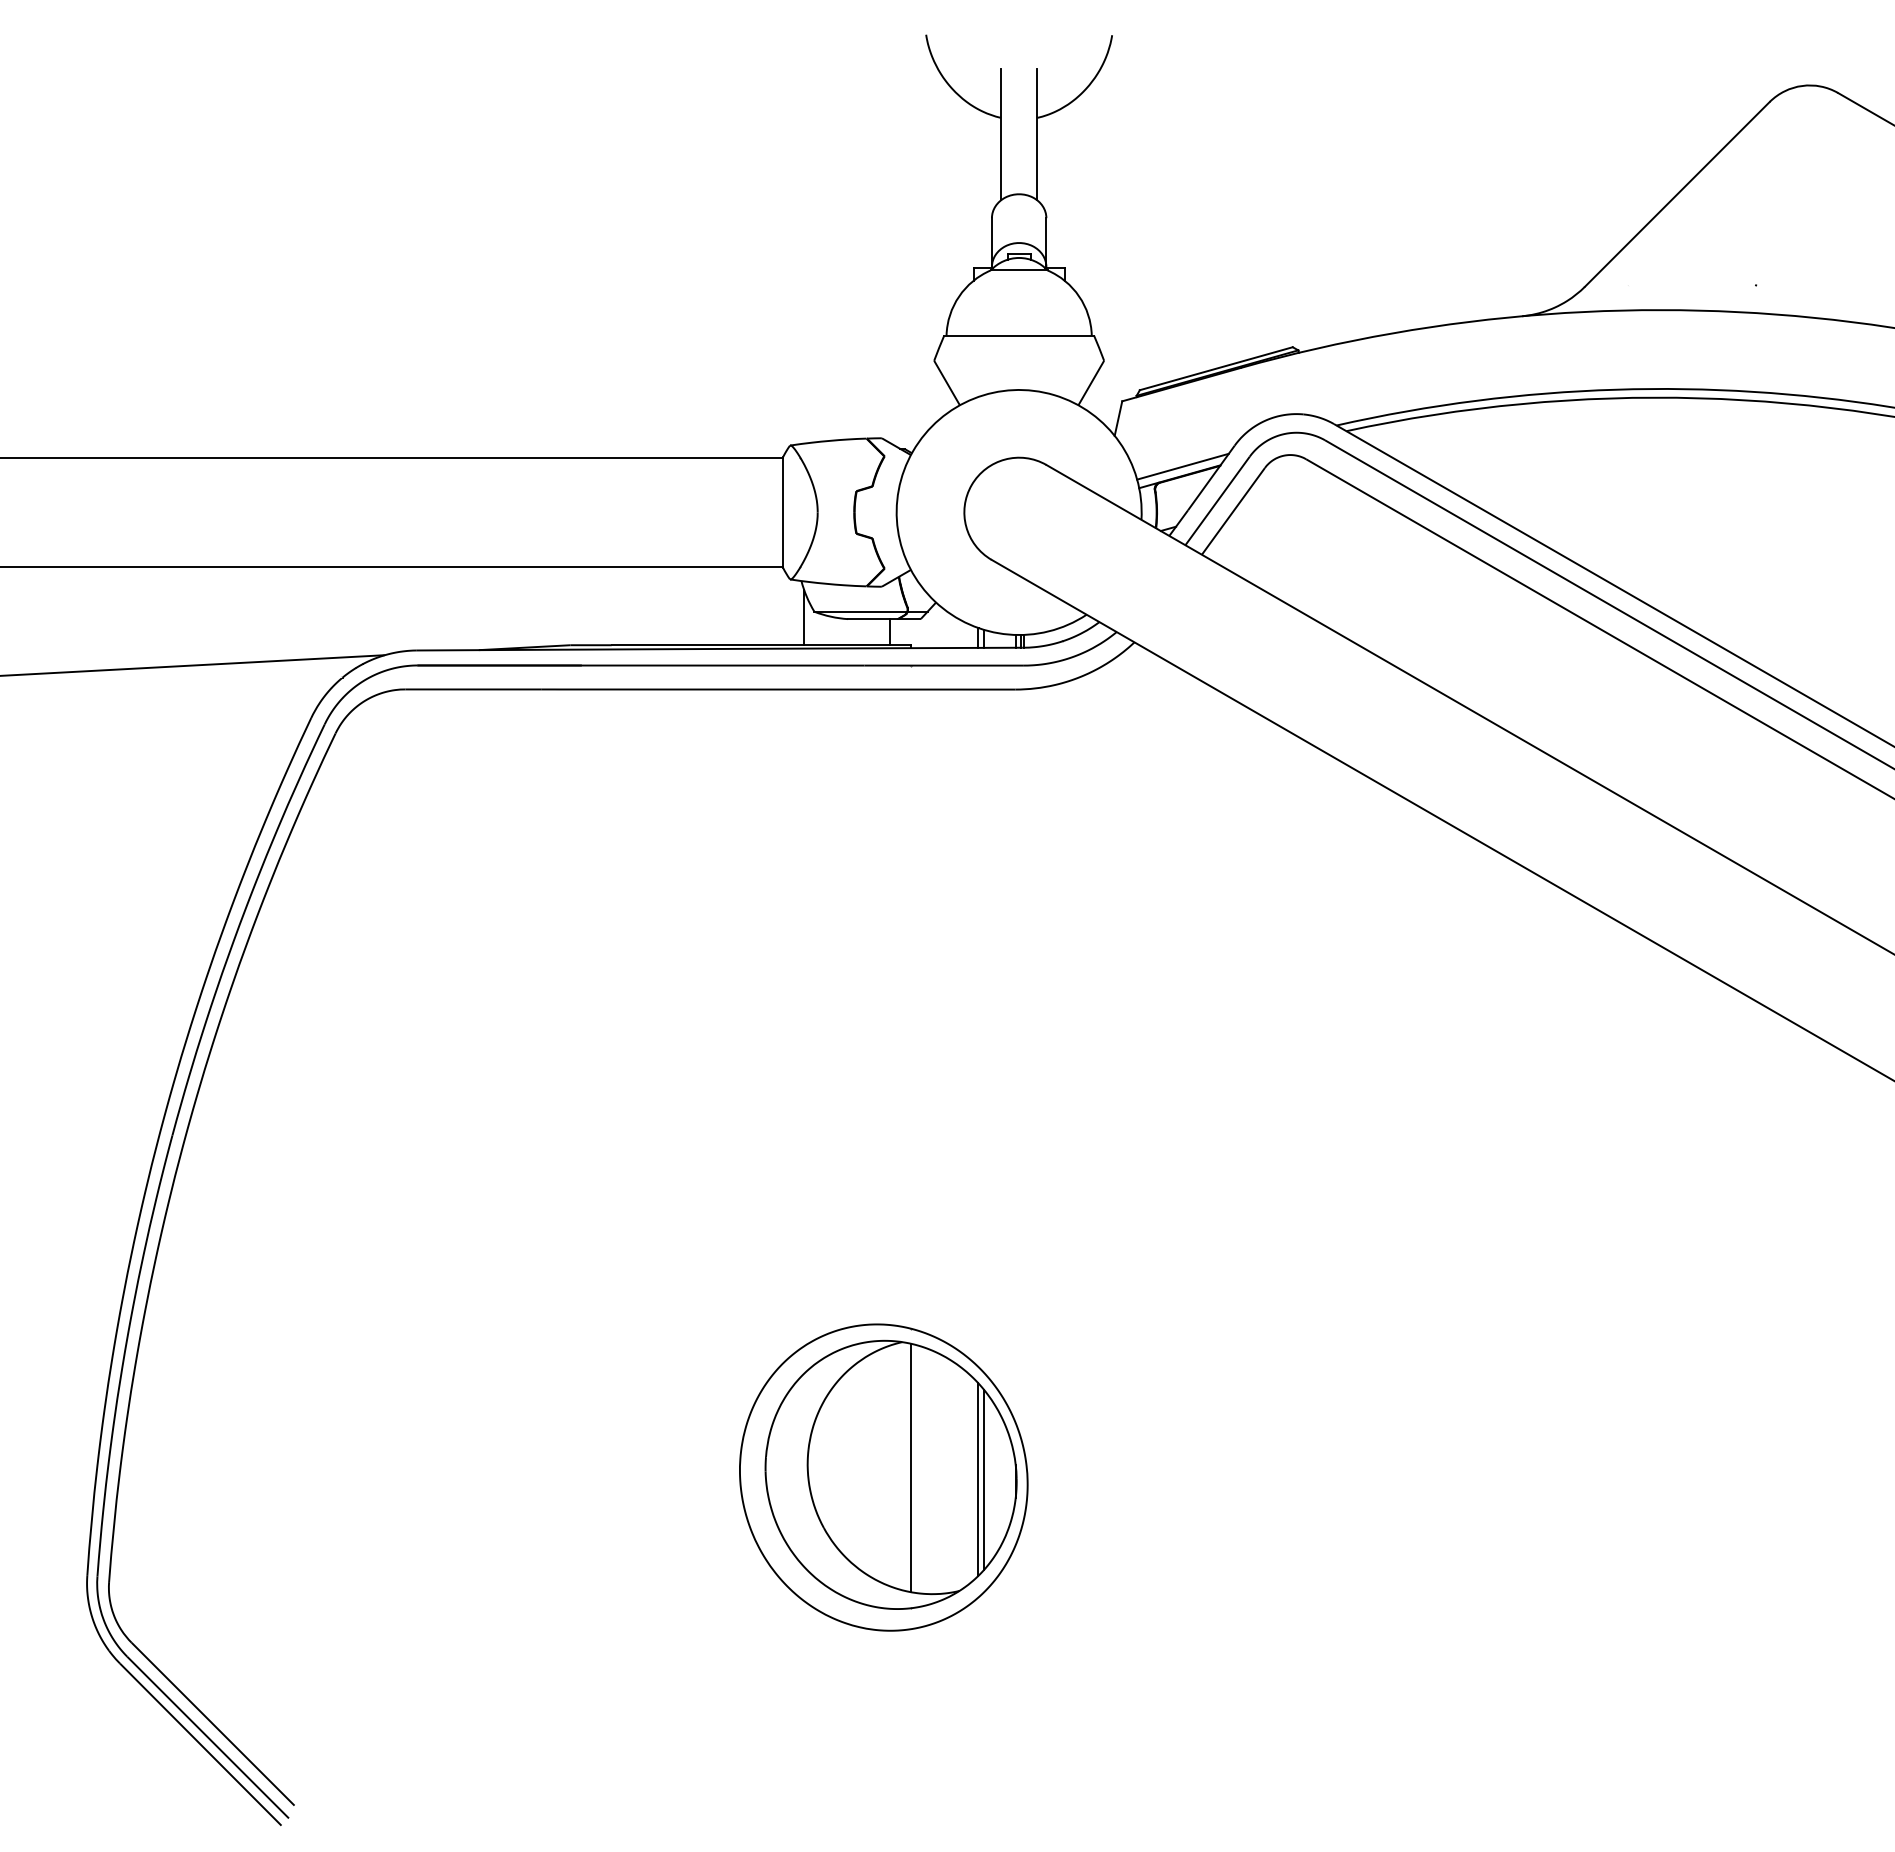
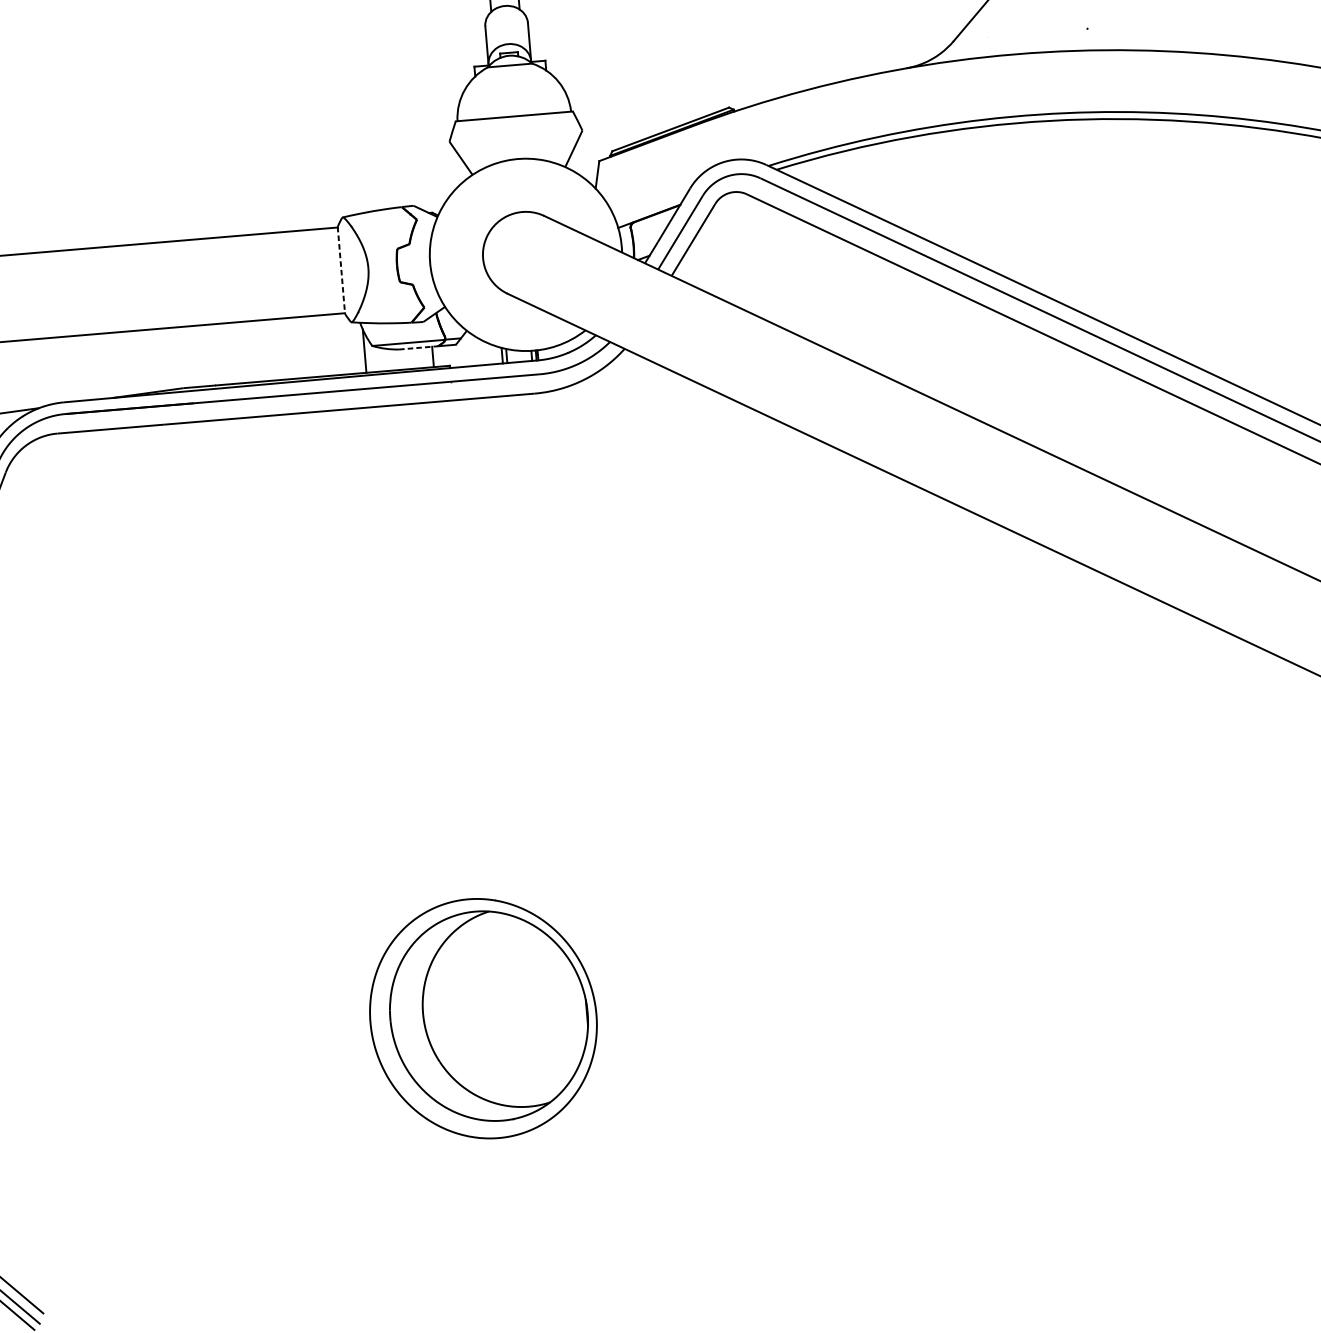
line: (1182, 466) -> (650, 208), removed
line: (783, 512) -> (341, 270), solid -> dashed
line: (872, 619) -> (418, 348), solid -> dashed
line: (910, 1467) -> (503, 1009), removed
line: (978, 1479) -> (557, 1013), removed
line: (984, 1479) -> (562, 1013), removed

